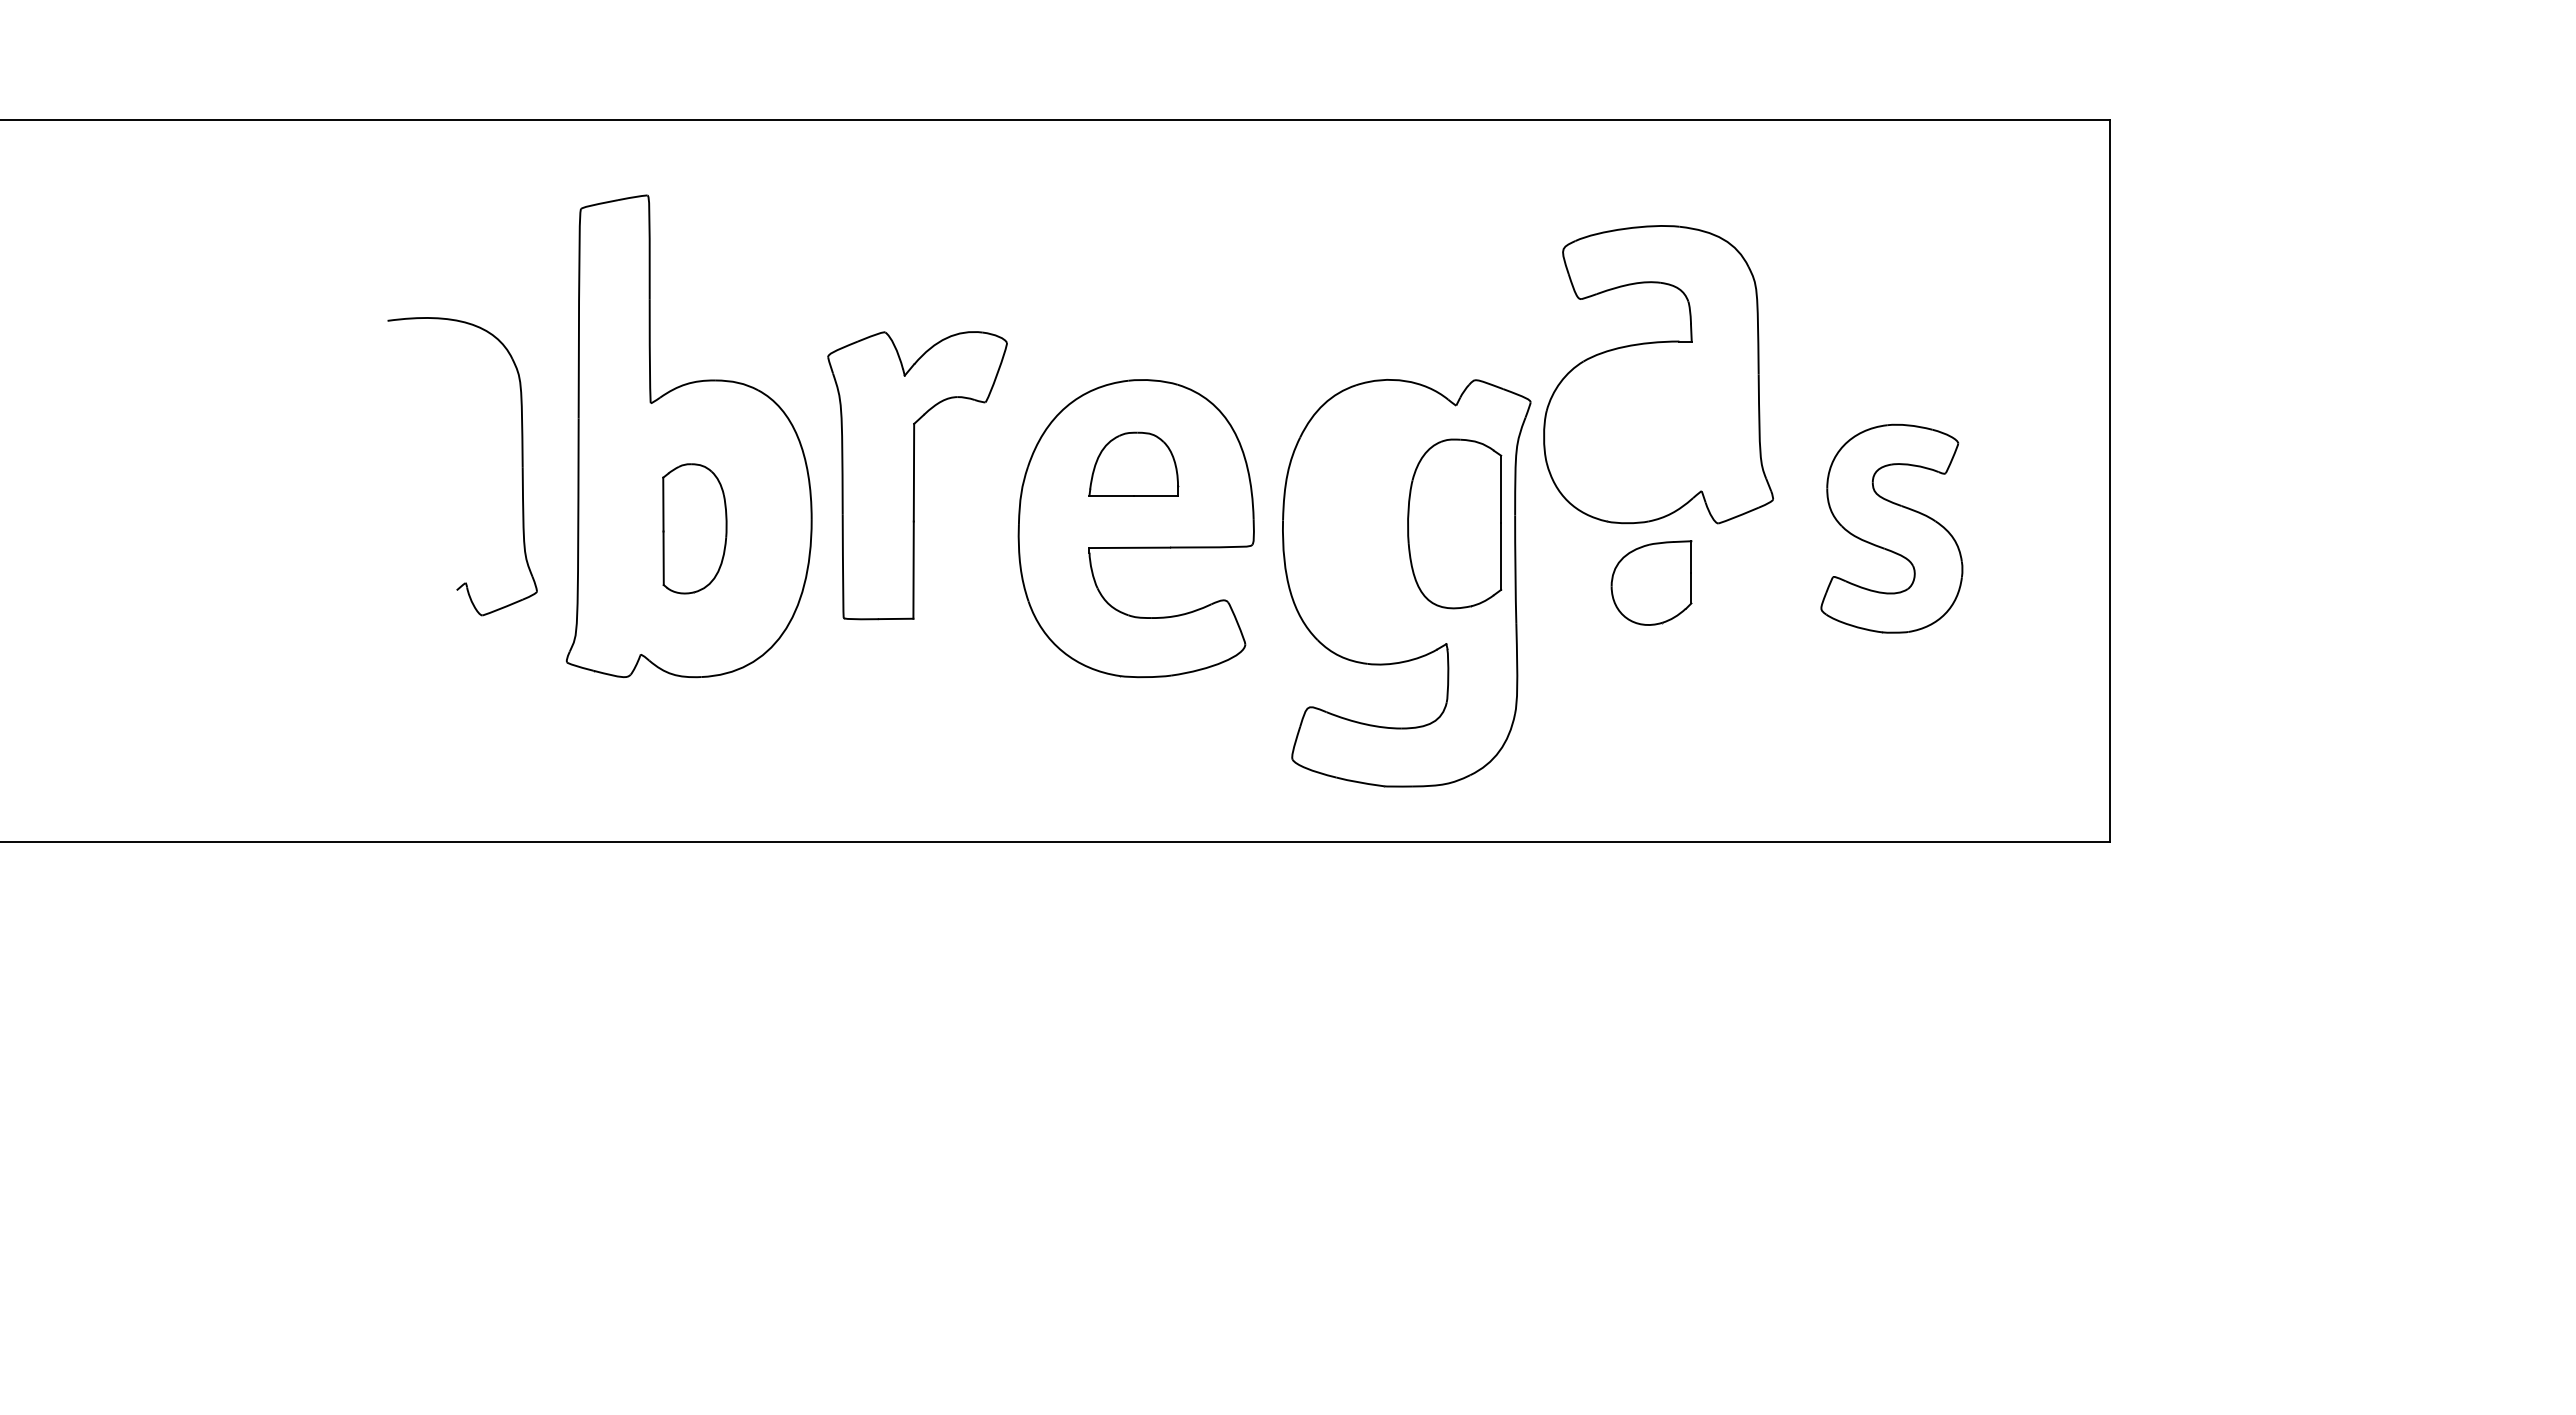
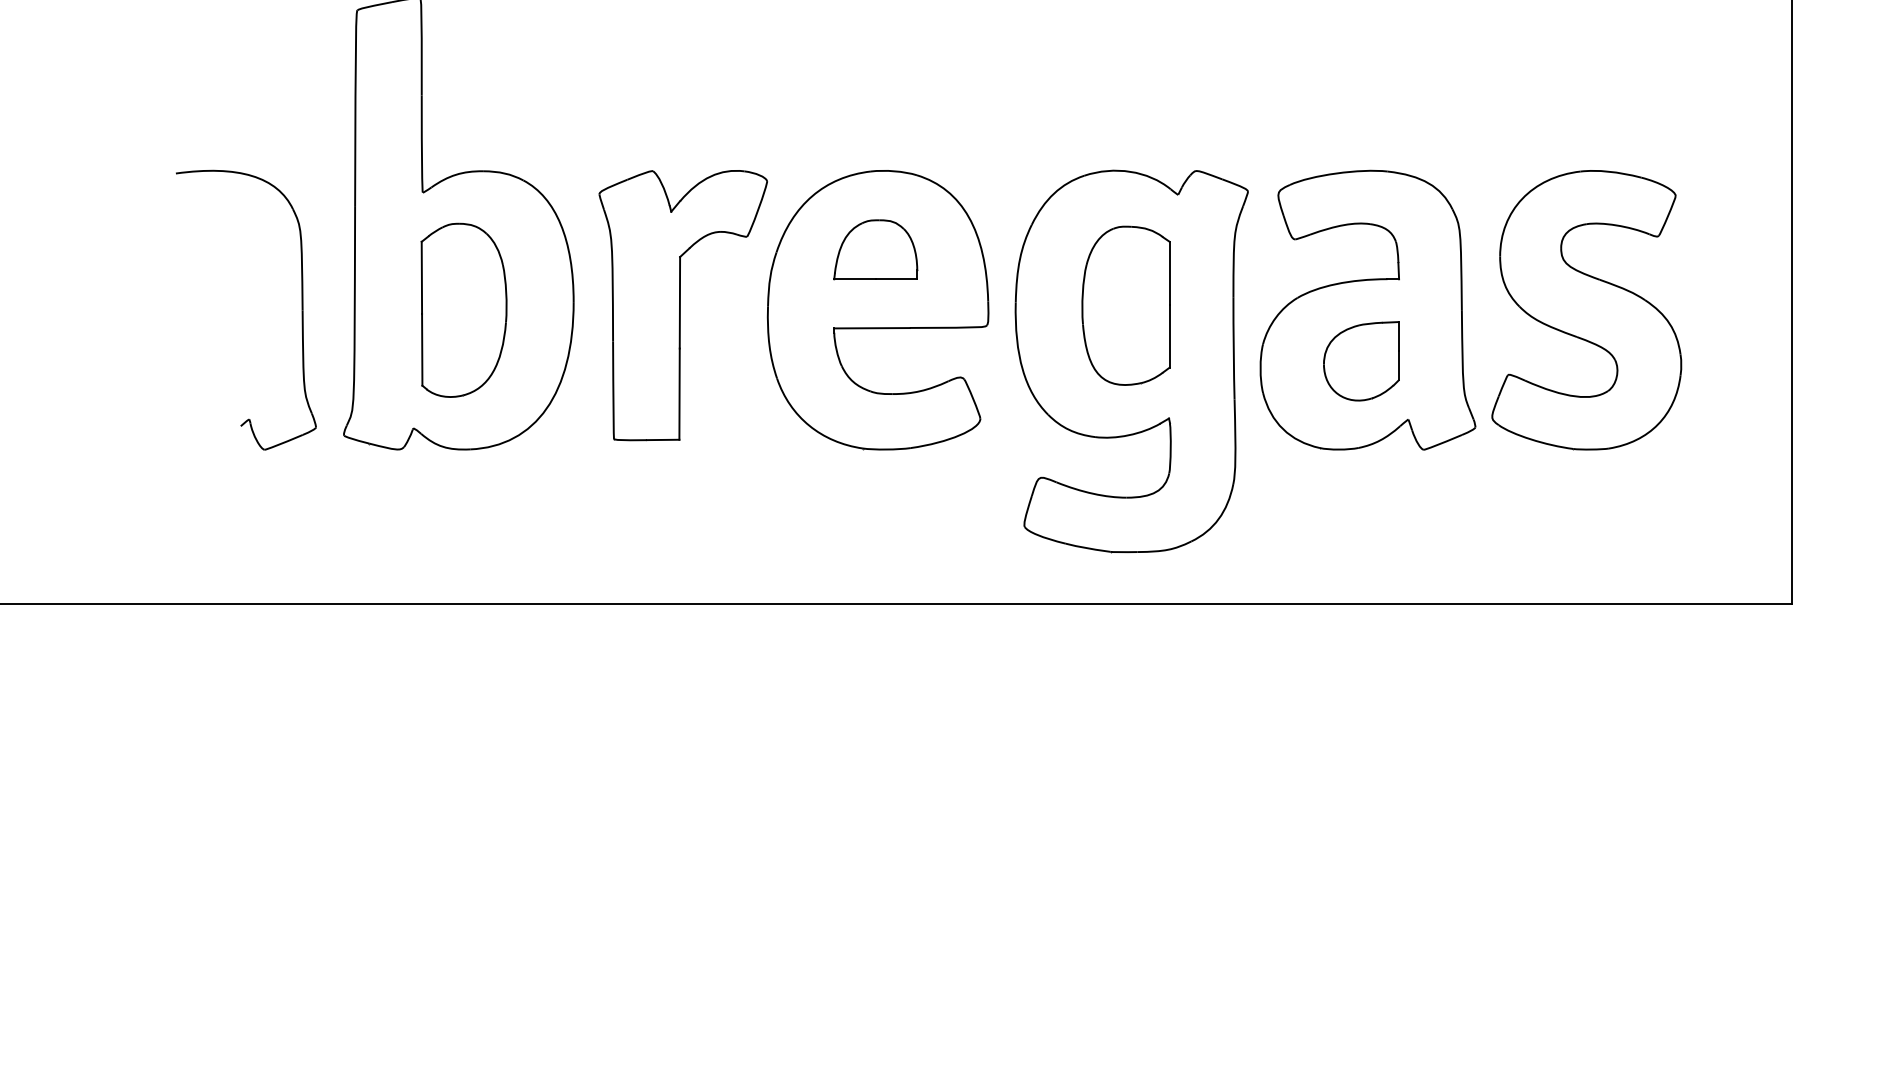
part: (1658, 374) -> (1367, 310), moved
part: (521, 466) -> (301, 310), moved
part: (917, 475) -> (683, 305), moved
part: (1454, 523) -> (1125, 305), moved
part: (694, 528) -> (463, 310), size x1.43
part: (1891, 528) -> (1586, 310), size x1.43

